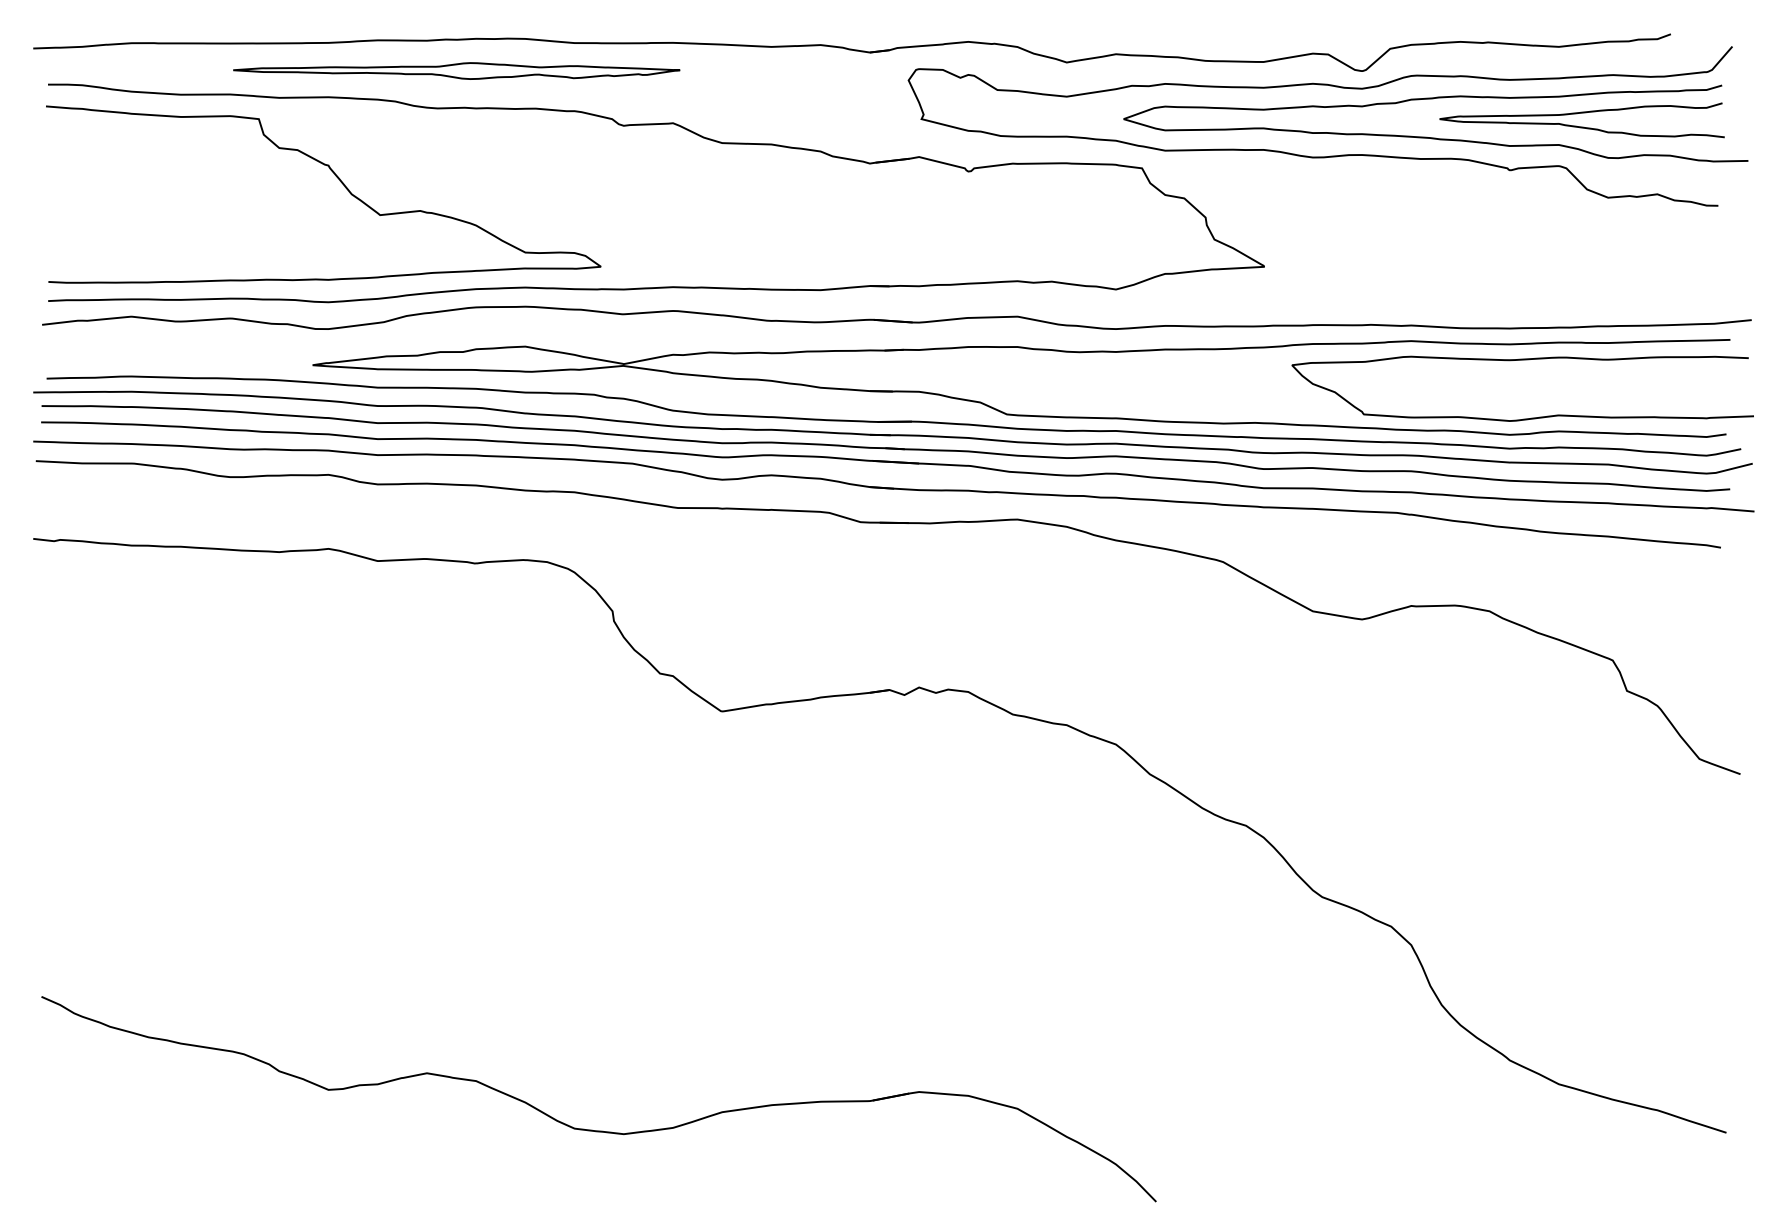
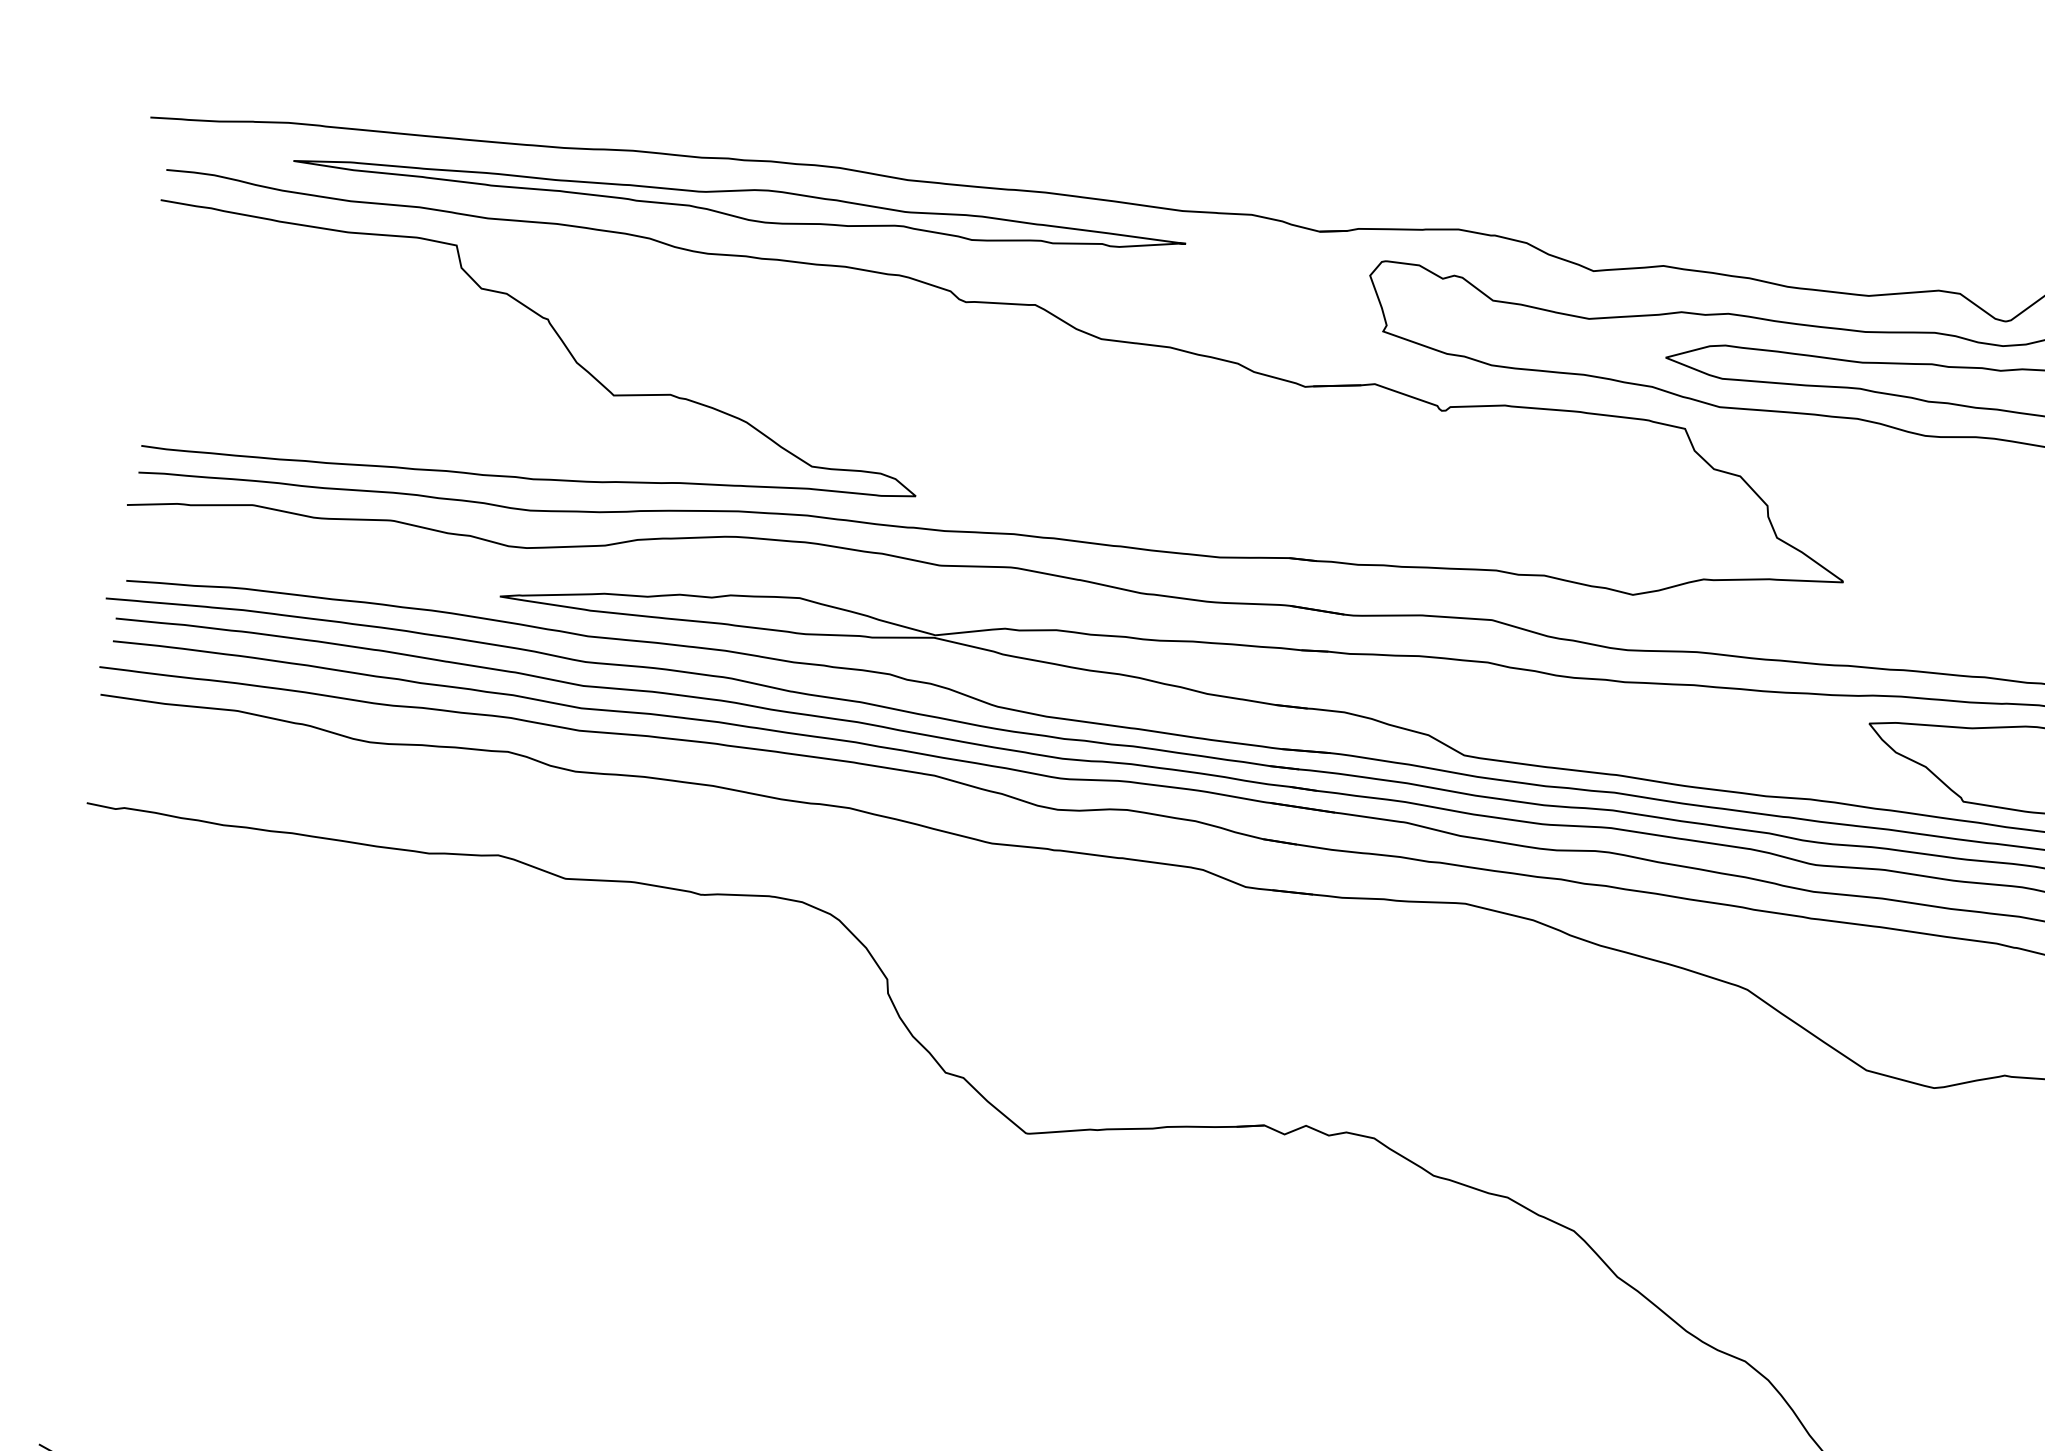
part: (456, 70) -> (739, 203), size x1.43

